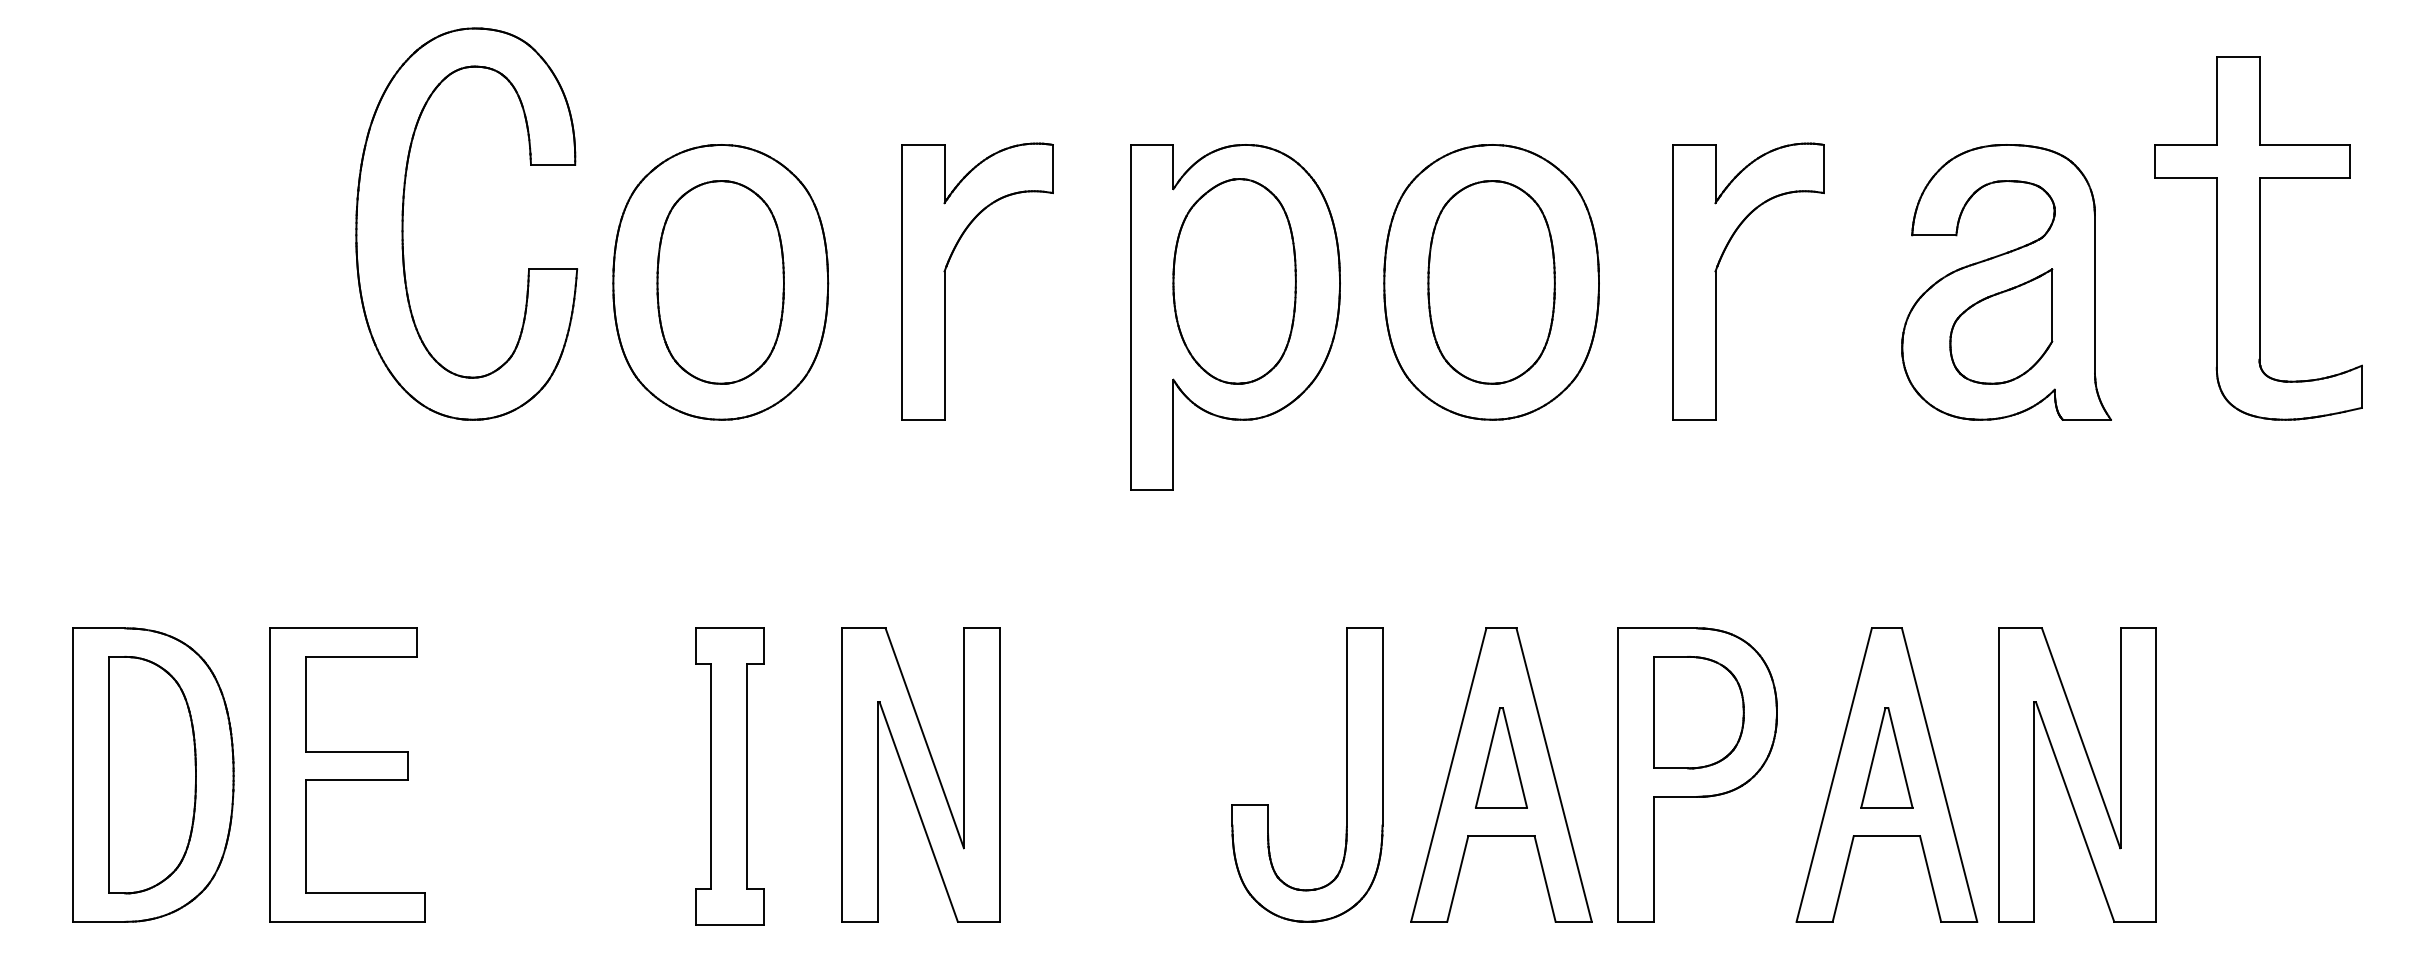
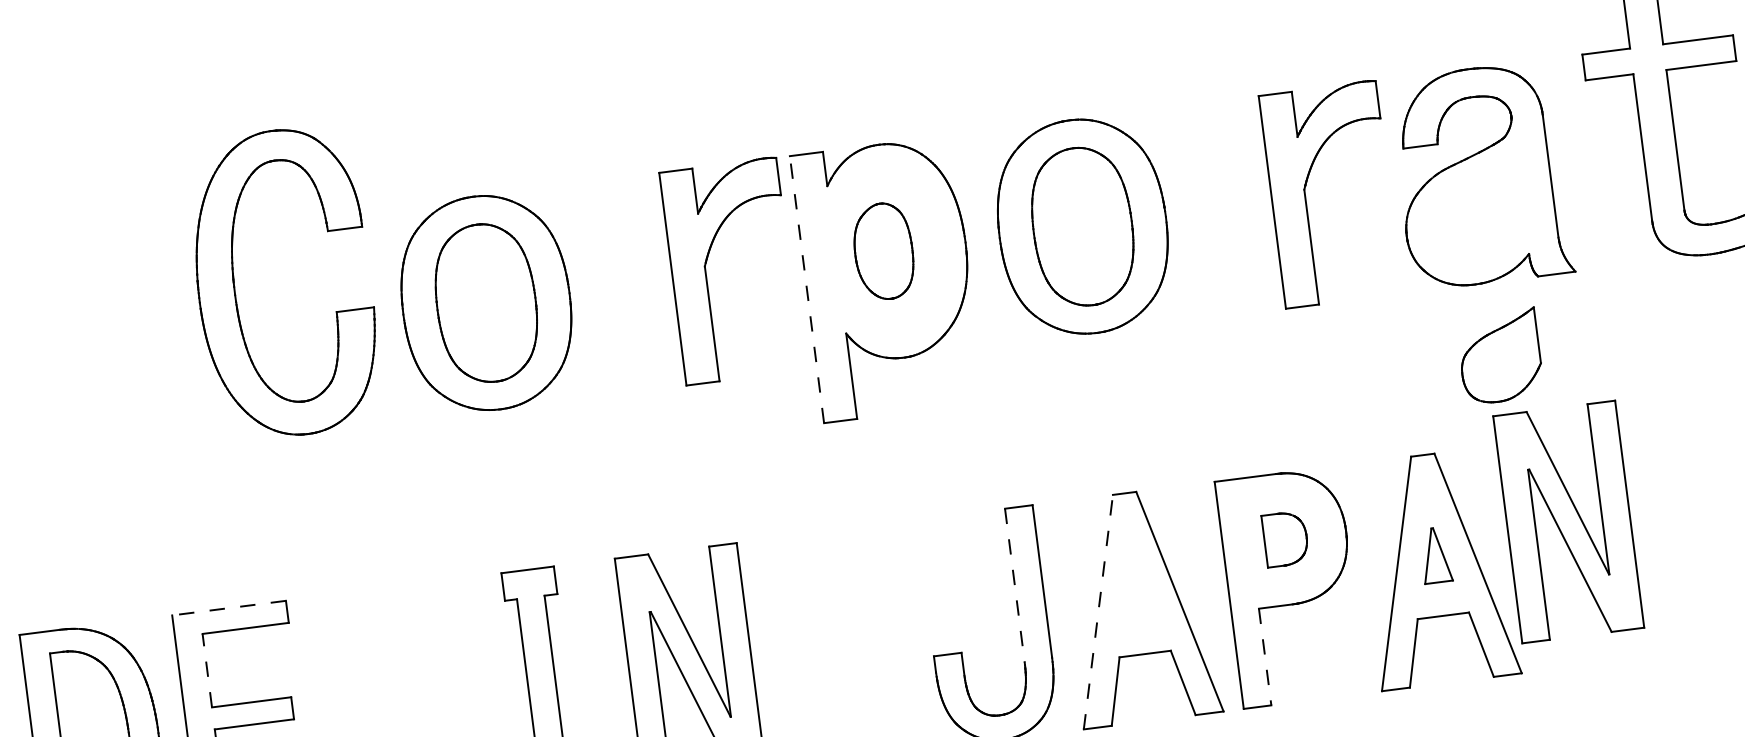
part: (945, 281) -> (706, 274), moved
part: (1234, 281) -> (883, 251), size x0.6
part: (1716, 281) -> (1306, 197), moved
line: (1130, 317) -> (806, 289), solid -> dashed
part: (2001, 326) -> (1500, 356), moved
line: (343, 628) -> (228, 608), solid -> dashed
line: (305, 703) -> (206, 670), solid -> dashed
part: (1698, 712) -> (1285, 538), size x0.6
line: (1346, 728) -> (1014, 586), solid -> dashed
part: (1501, 757) -> (1137, 593), removed
part: (1886, 757) -> (1435, 555), size x0.7
part: (2077, 774) -> (1568, 521), moved
line: (1448, 775) -> (1098, 612), solid -> dashed
line: (1653, 859) -> (1265, 657), solid -> dashed

